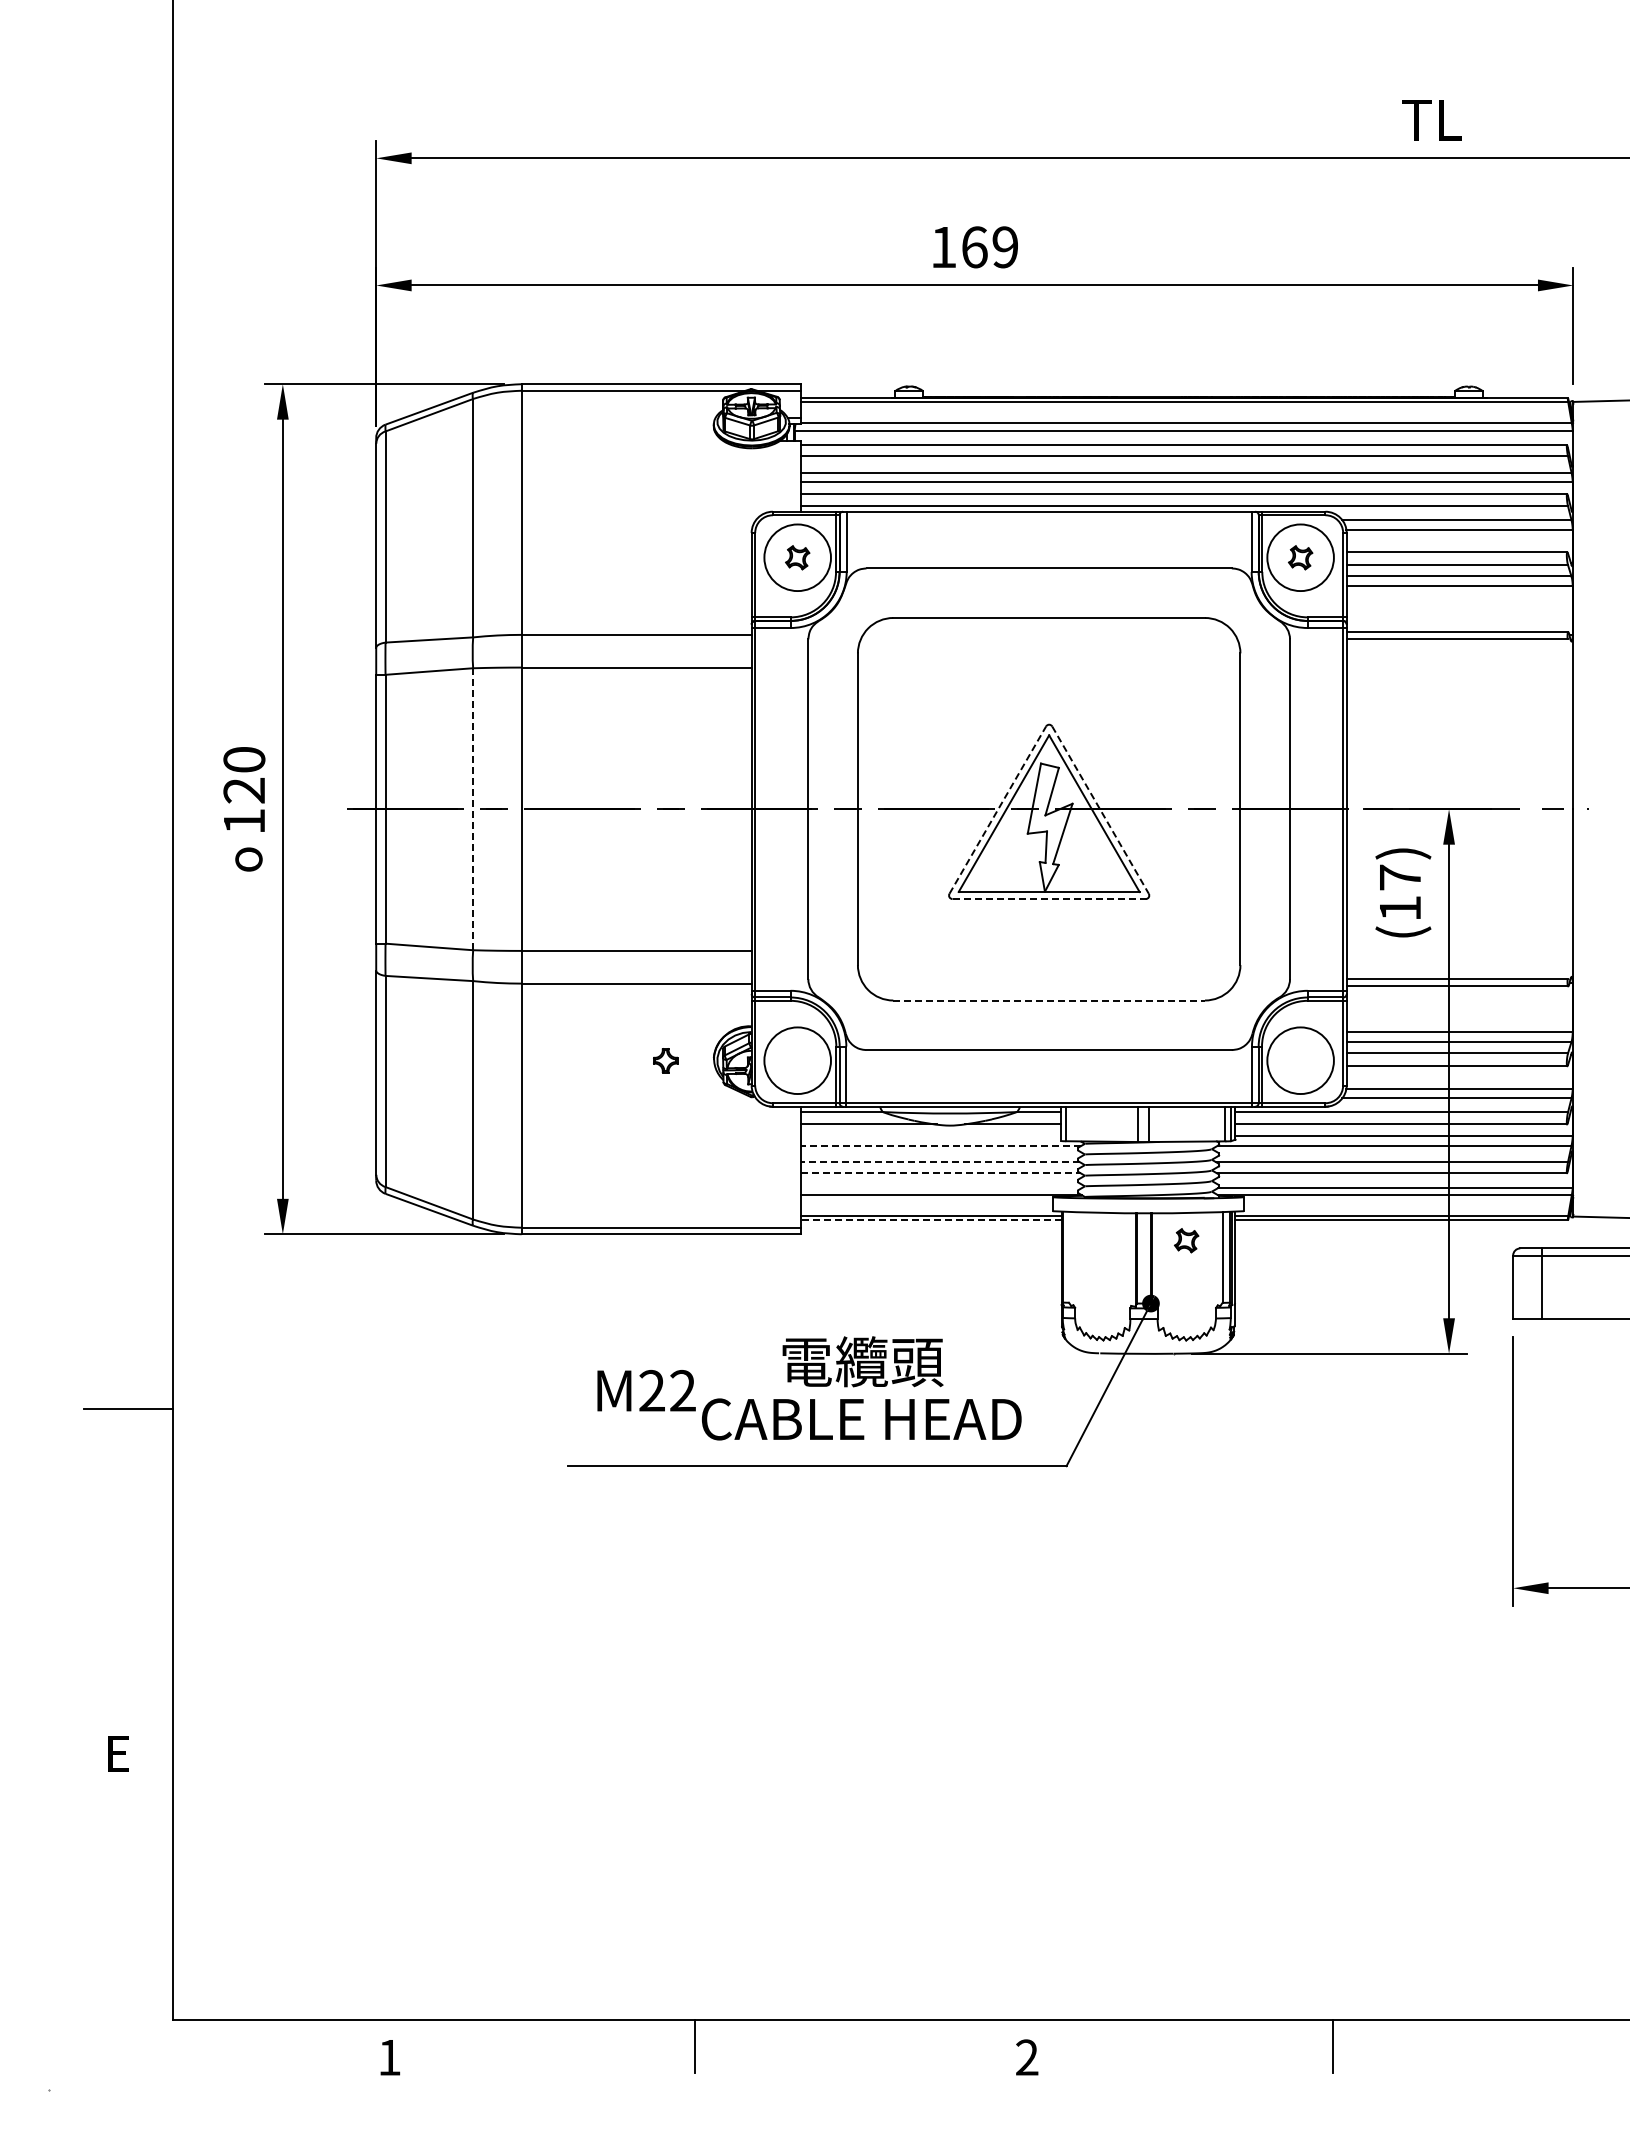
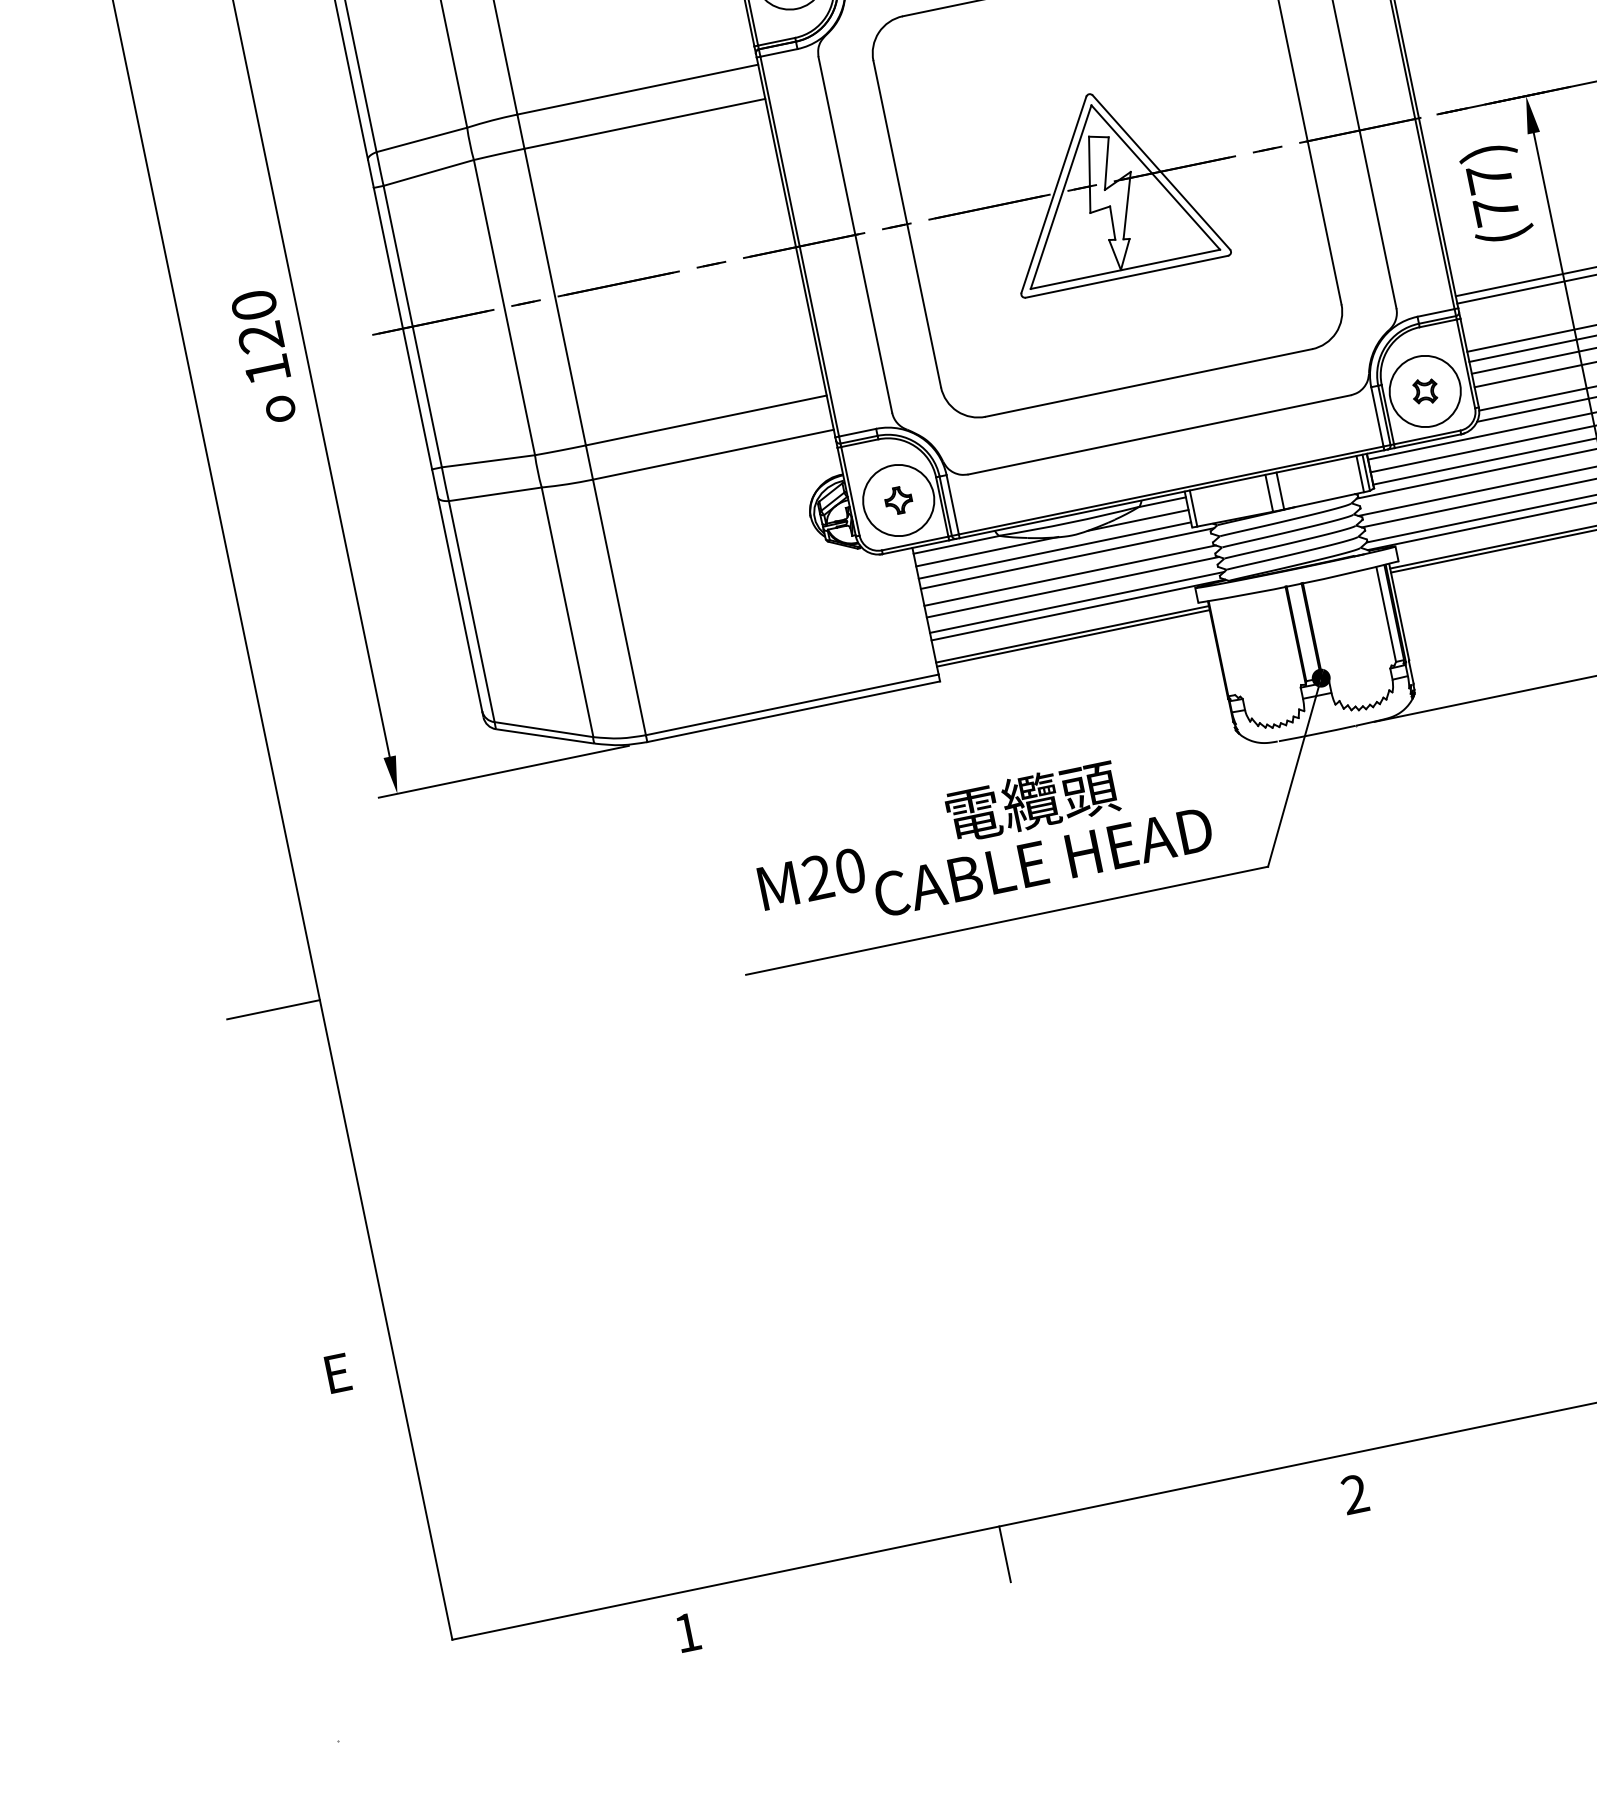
line: (473, 809) -> (504, 307), dashed -> solid
line: (997, 810) -> (1053, 195), dashed -> solid
line: (1100, 810) -> (1161, 172), dashed -> solid
line: (1049, 899) -> (1127, 277), dashed -> solid
text: (1400, 908) -> (1496, 210), (17) -> (77)
line: (1049, 1000) -> (1149, 382), dashed -> solid
part: (665, 1060) -> (898, 500), moved
line: (931, 1136) -> (1055, 550), added
line: (940, 1145) -> (1066, 558), dashed -> solid
line: (939, 1162) -> (1069, 576), dashed -> solid
line: (940, 1173) -> (1072, 587), dashed -> solid
line: (941, 1187) -> (1076, 602), added
line: (931, 1220) -> (1073, 638), dashed -> solid
part: (1186, 1240) -> (1425, 391), moved
text: (682, 1390) -> (849, 870), M22 -> M20

